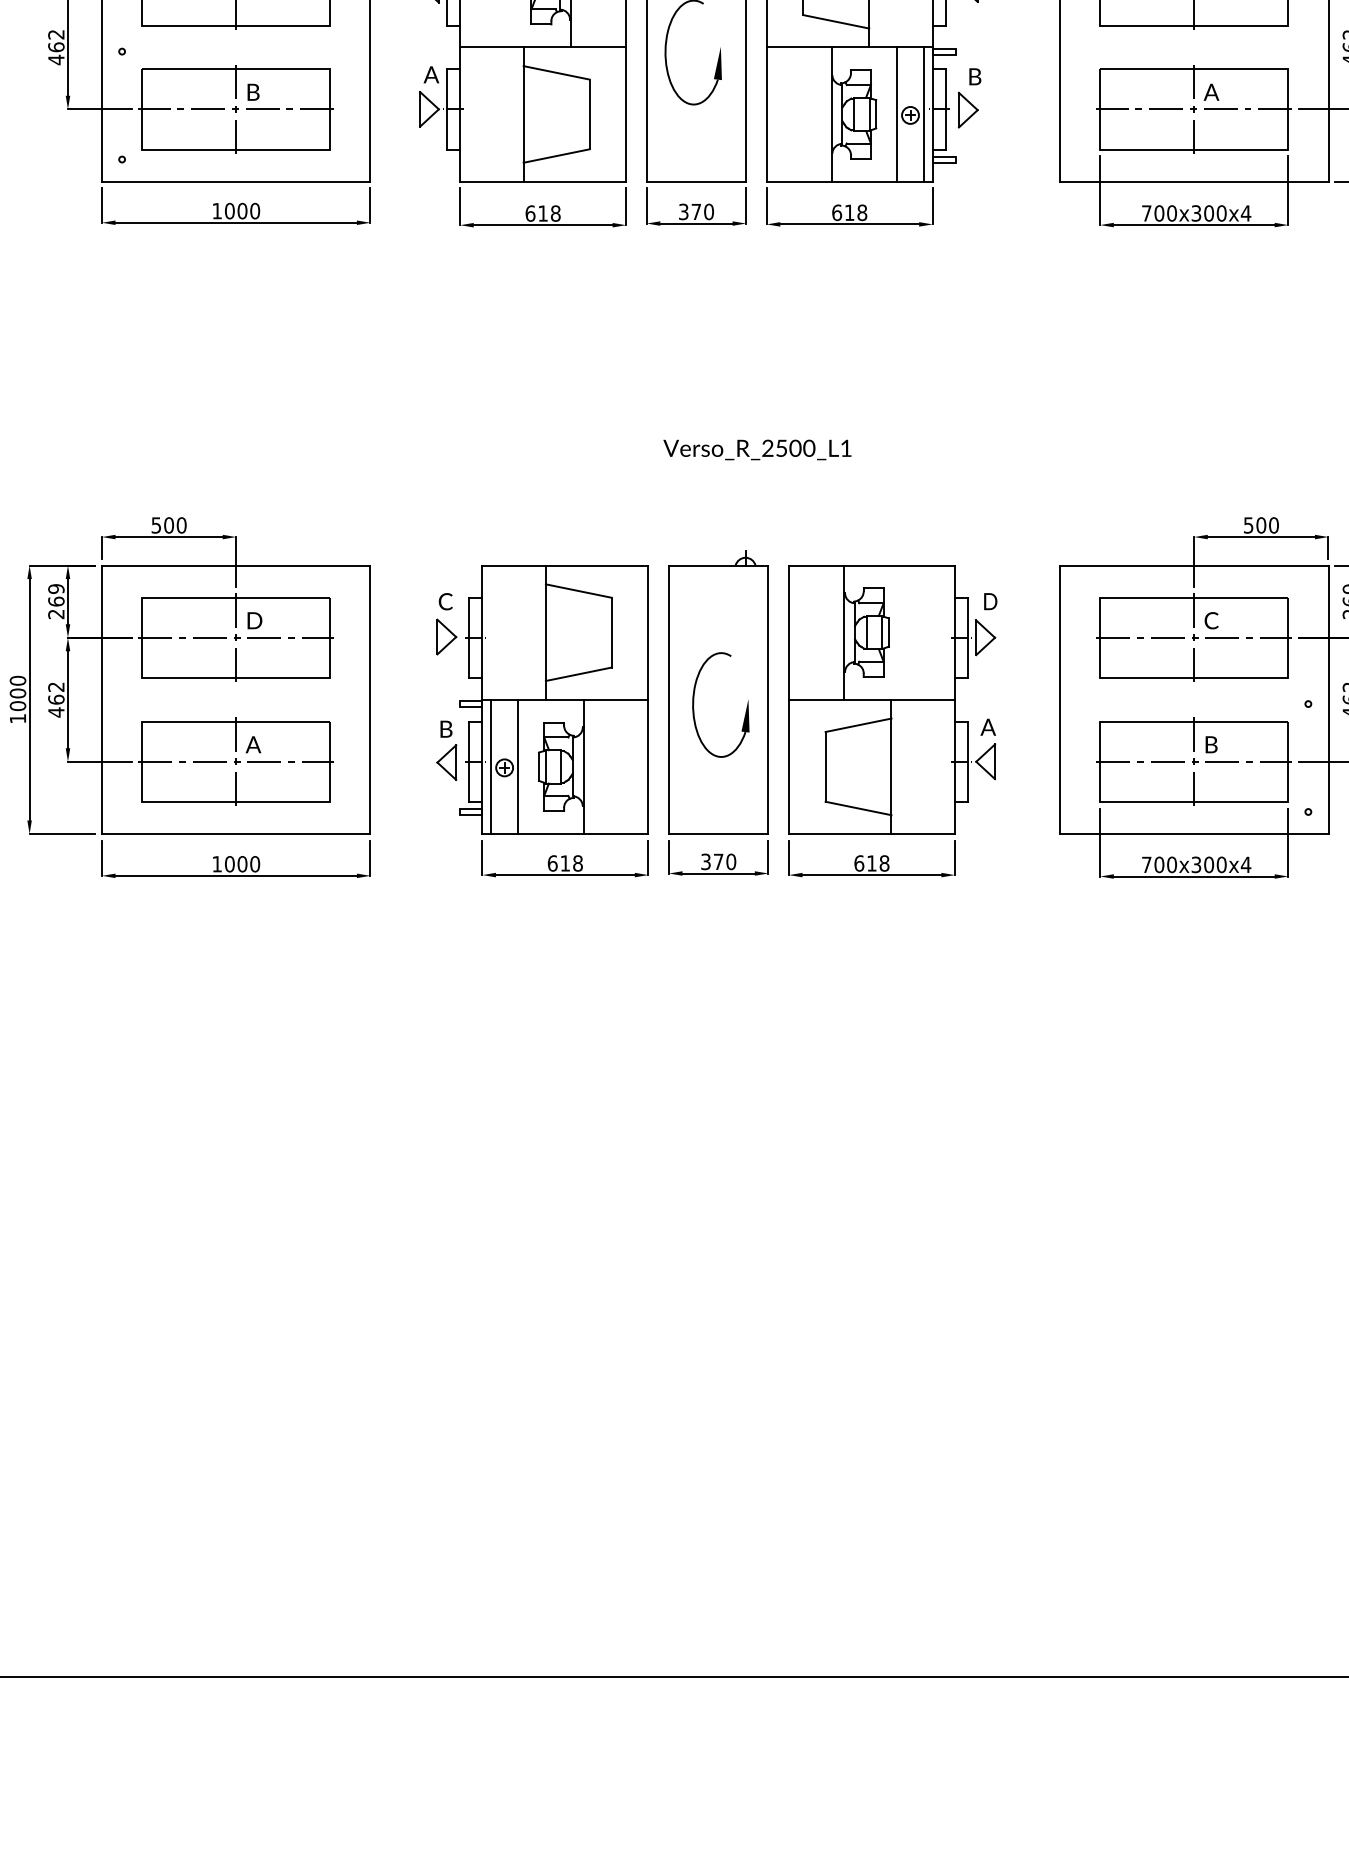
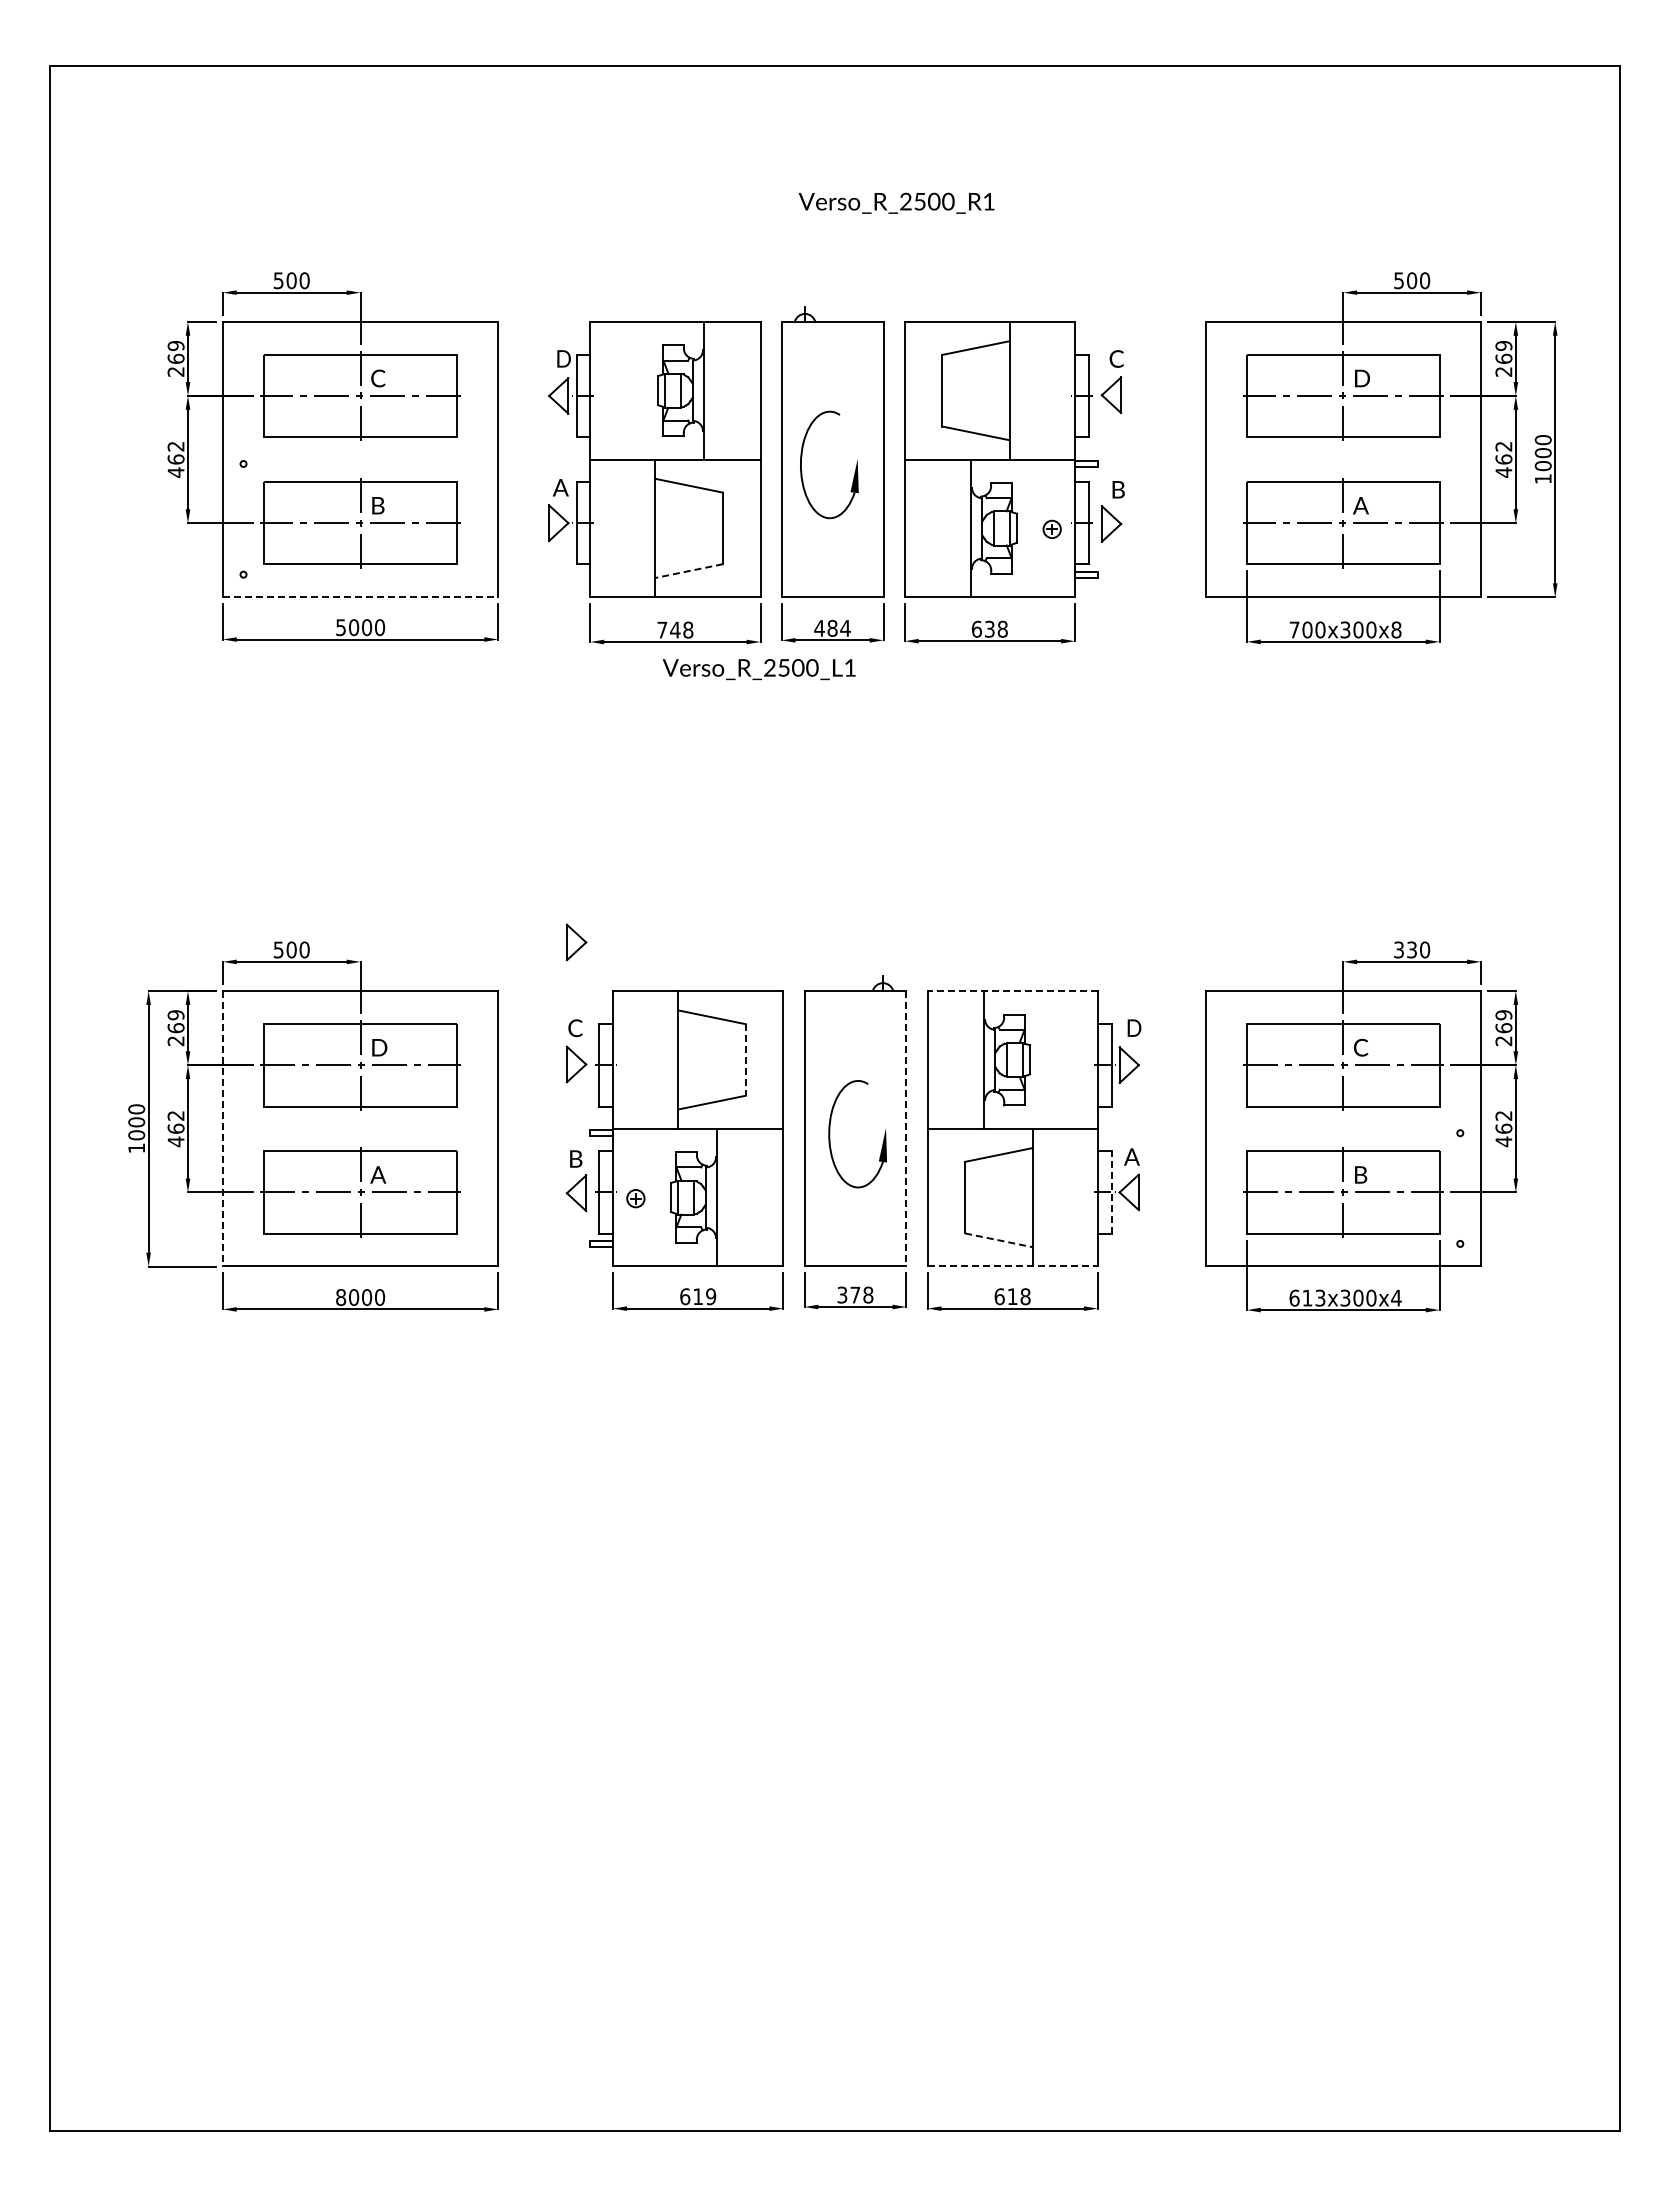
line: (897, 114) -> (1038, 528), removed
line: (923, 114) -> (1065, 528), removed
line: (555, 156) -> (688, 571), solid -> dashed
line: (236, 181) -> (360, 597), solid -> dashed
text: (216, 211) -> (340, 627), 1000 -> 5000
text: (696, 212) -> (832, 628), 370 -> 484
text: (849, 212) -> (989, 628), 618 -> 638
text: (536, 213) -> (668, 629), 618 -> 748
text: (1246, 213) -> (1396, 629), 700x300x4 -> 700x300x8
text: (756, 449) -> (758, 669), moved
part: (446, 518) -> (576, 942), added
text: (1254, 524) -> (1405, 949), 500 -> 330
line: (871, 565) -> (1012, 991), solid -> dashed
line: (611, 632) -> (745, 1059), solid -> dashed
line: (101, 699) -> (222, 1128), solid -> dashed
line: (768, 699) -> (906, 1128), solid -> dashed
line: (968, 760) -> (1111, 1191), solid -> dashed
line: (491, 766) -> (622, 1197), removed
line: (517, 766) -> (649, 1197), removed
line: (859, 808) -> (999, 1240), solid -> dashed
line: (872, 834) -> (1013, 1266), solid -> dashed
text: (731, 862) -> (868, 1295), 370 -> 378
text: (578, 863) -> (711, 1296), 618 -> 619
text: (217, 864) -> (341, 1297), 1000 -> 8000
text: (1159, 864) -> (1307, 1297), 700x300x4 -> 613x300x4

